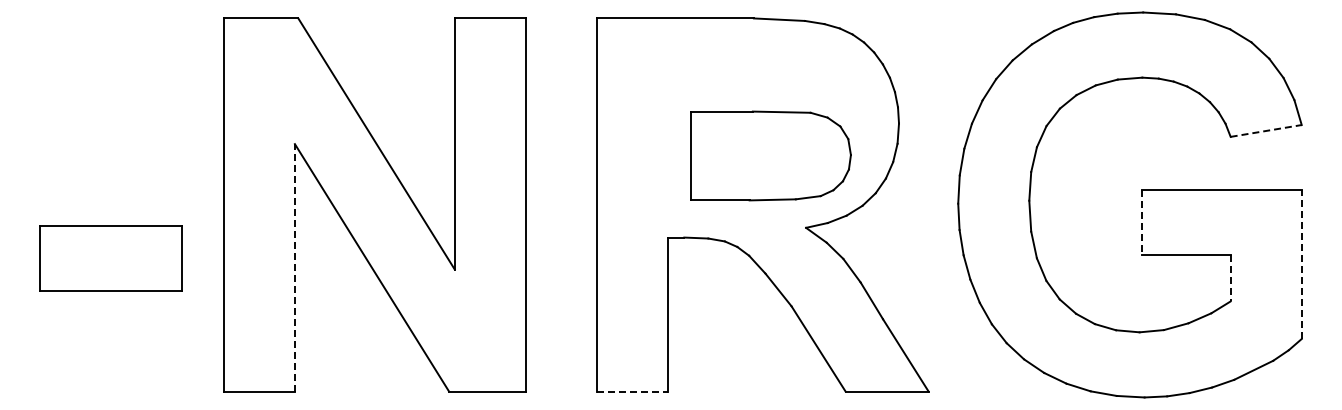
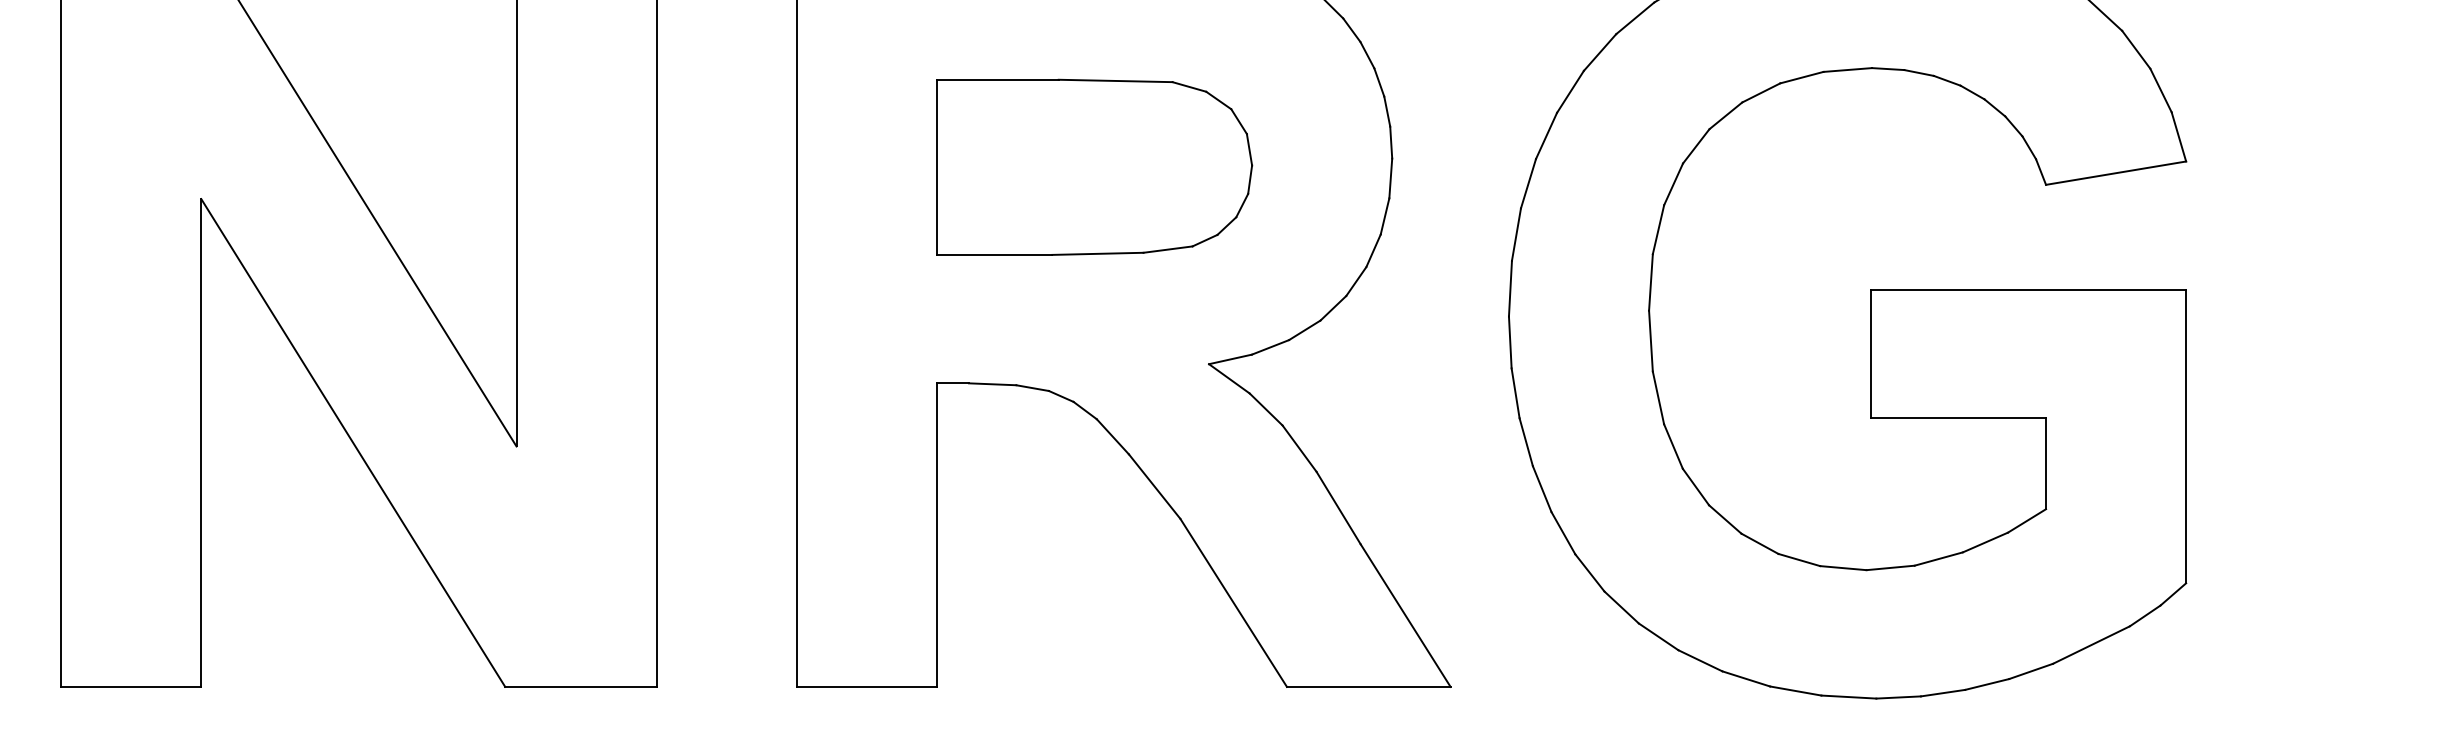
line: (1266, 130) -> (2116, 172), dashed -> solid
part: (770, 155) -> (1093, 166), moved
line: (1141, 222) -> (1870, 353), dashed -> solid
line: (1301, 264) -> (2185, 436), dashed -> solid
line: (294, 267) -> (200, 442), dashed -> solid
line: (1230, 278) -> (2045, 464), dashed -> solid
line: (632, 391) -> (866, 686), dashed -> solid

